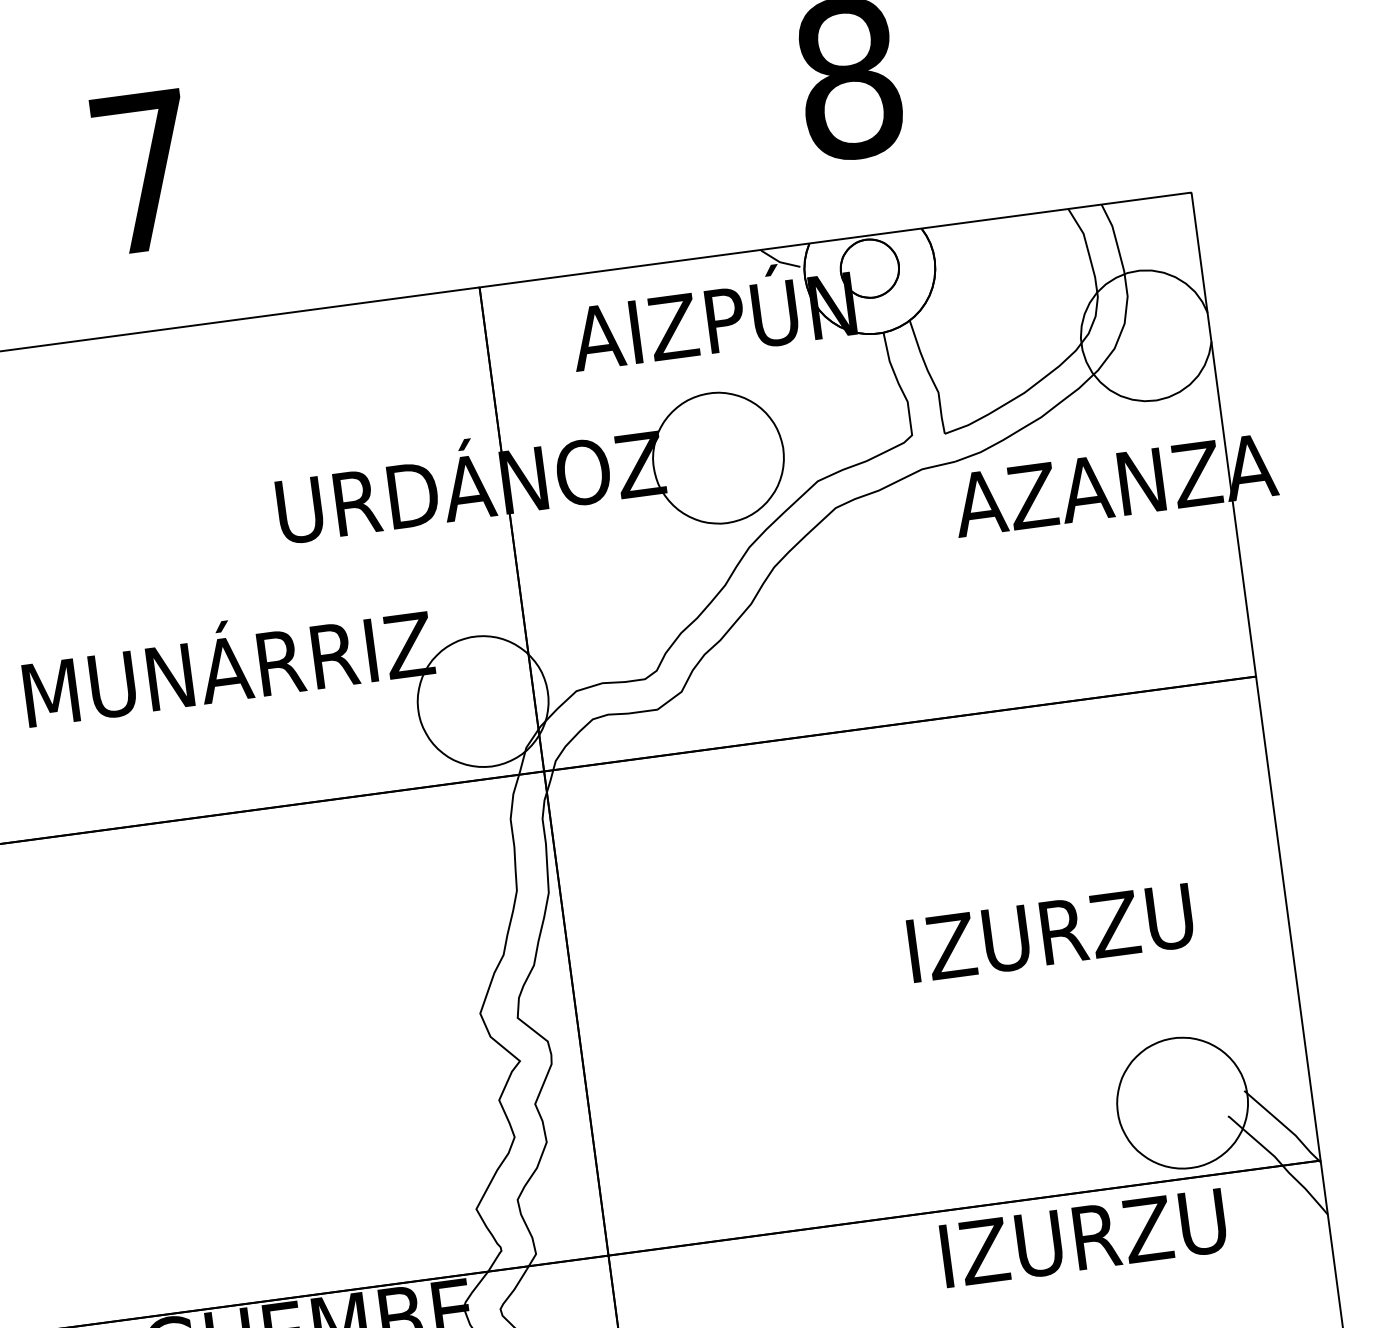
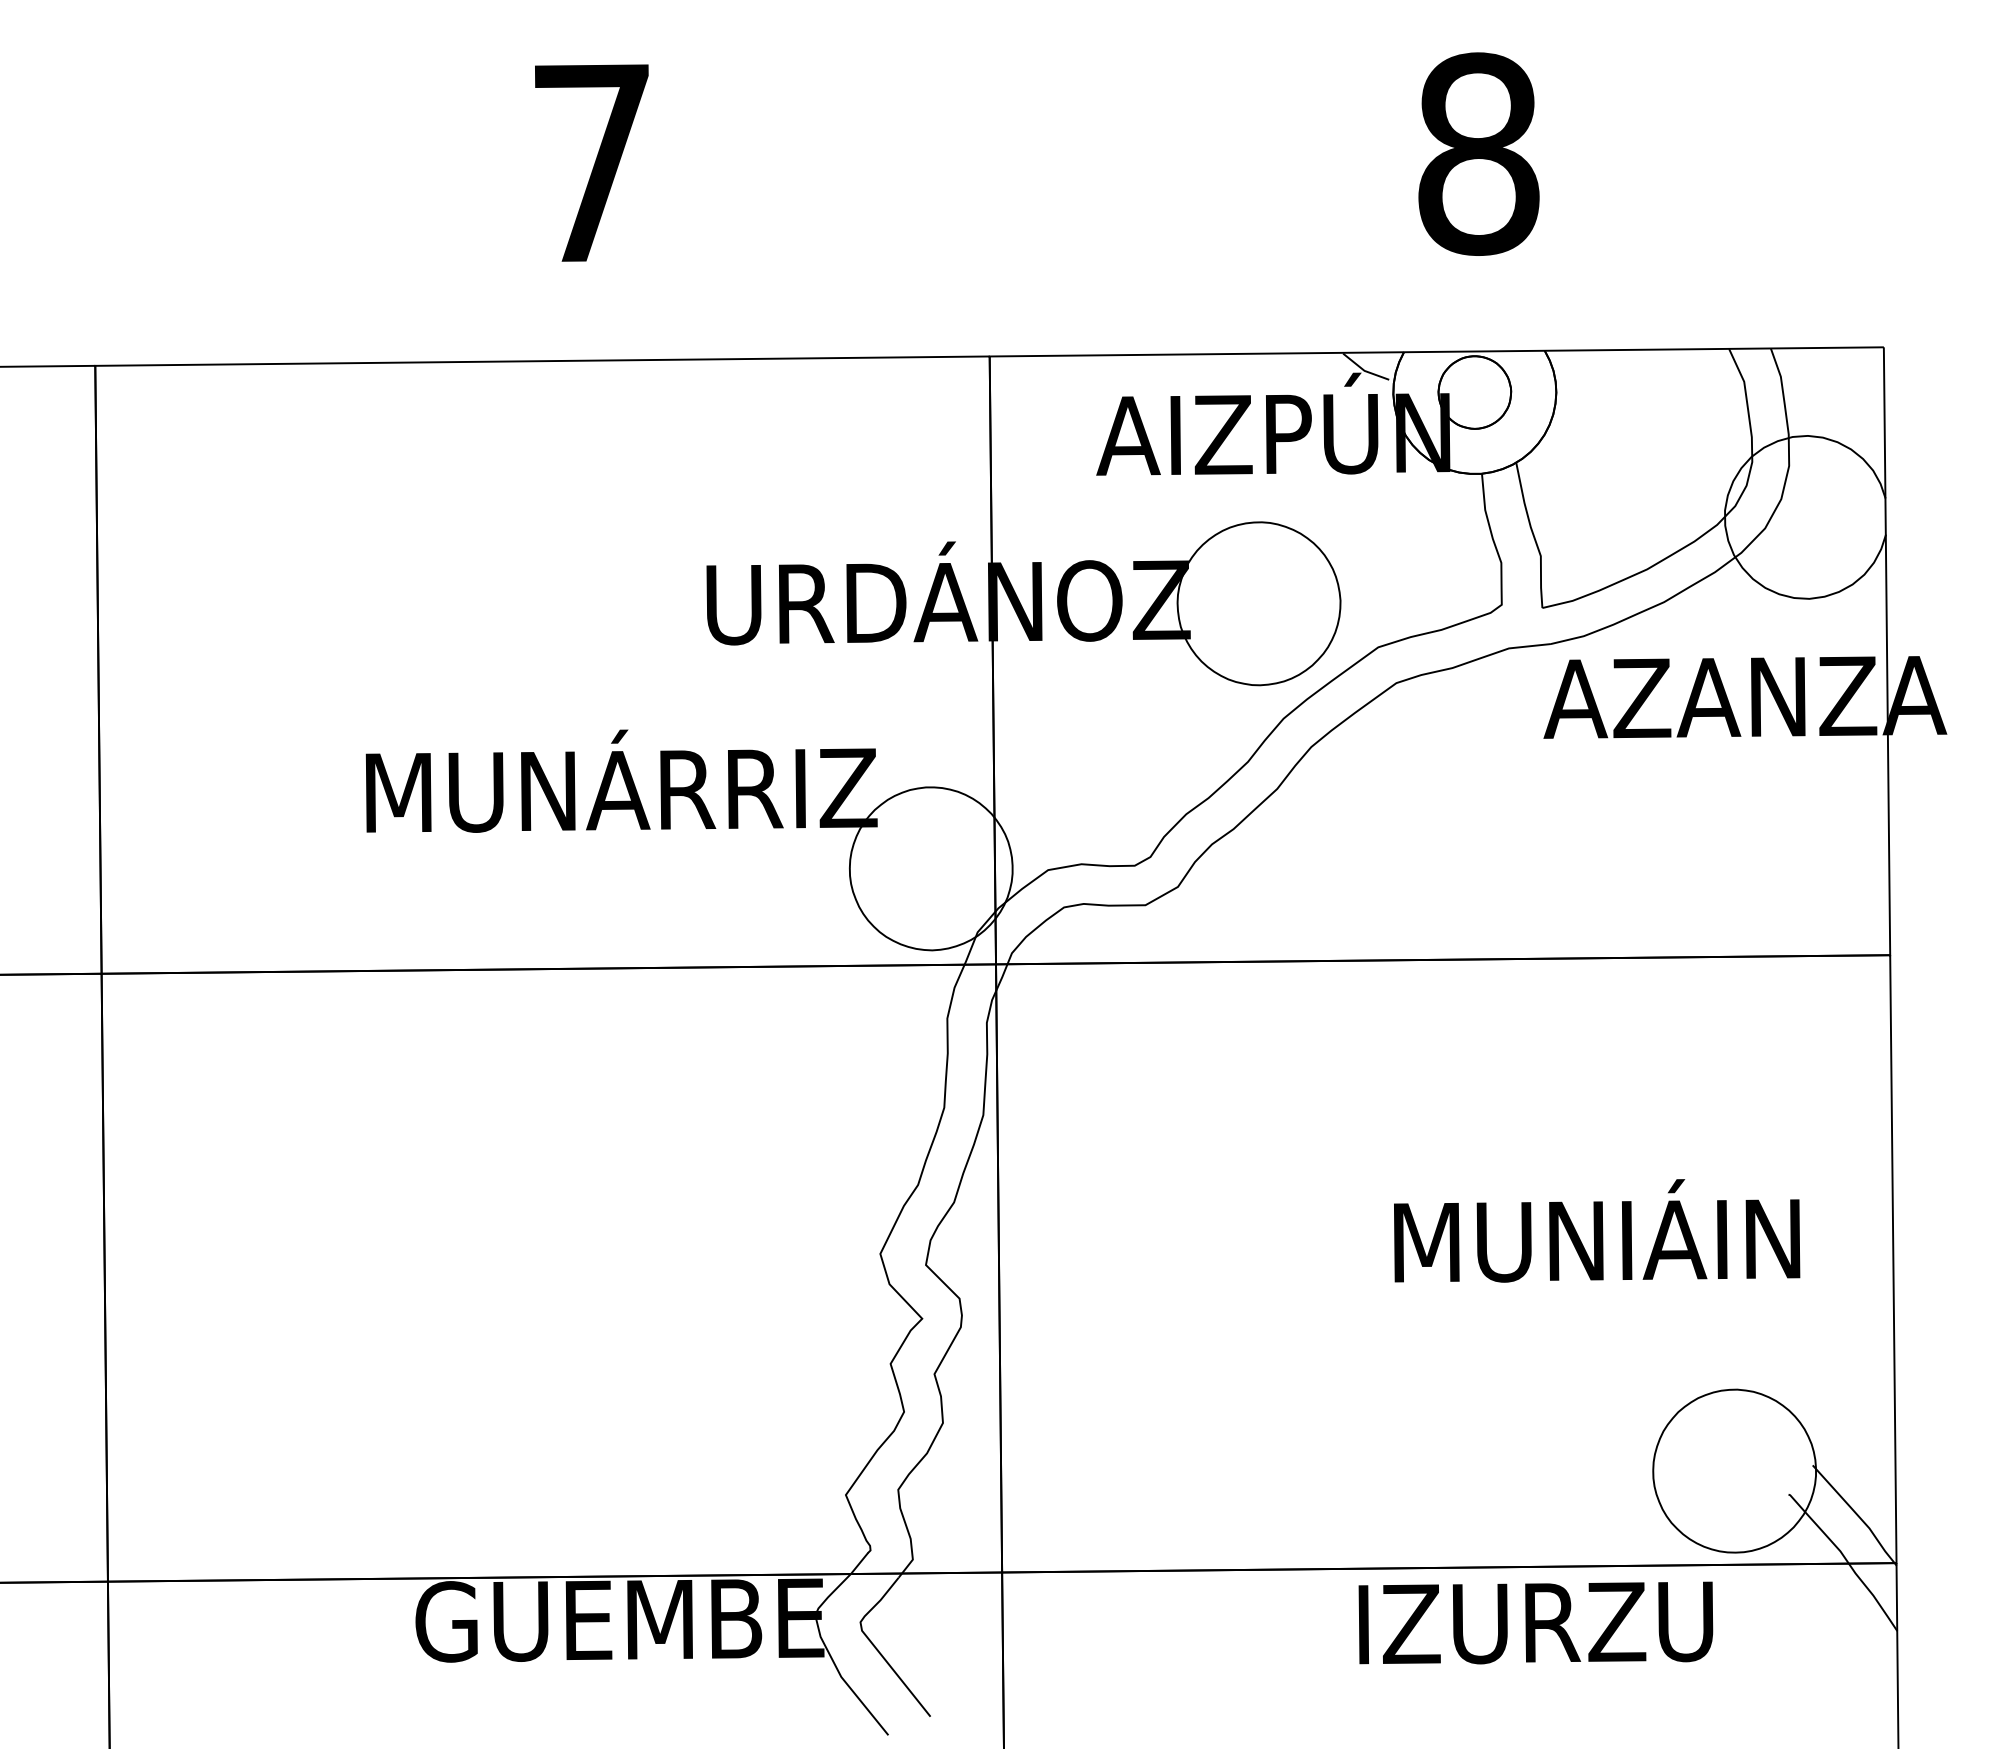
text: (1049, 924) -> (1597, 1230), IZURZU -> MUNIÁIN
text: (1083, 1237) -> (1535, 1622), moved

